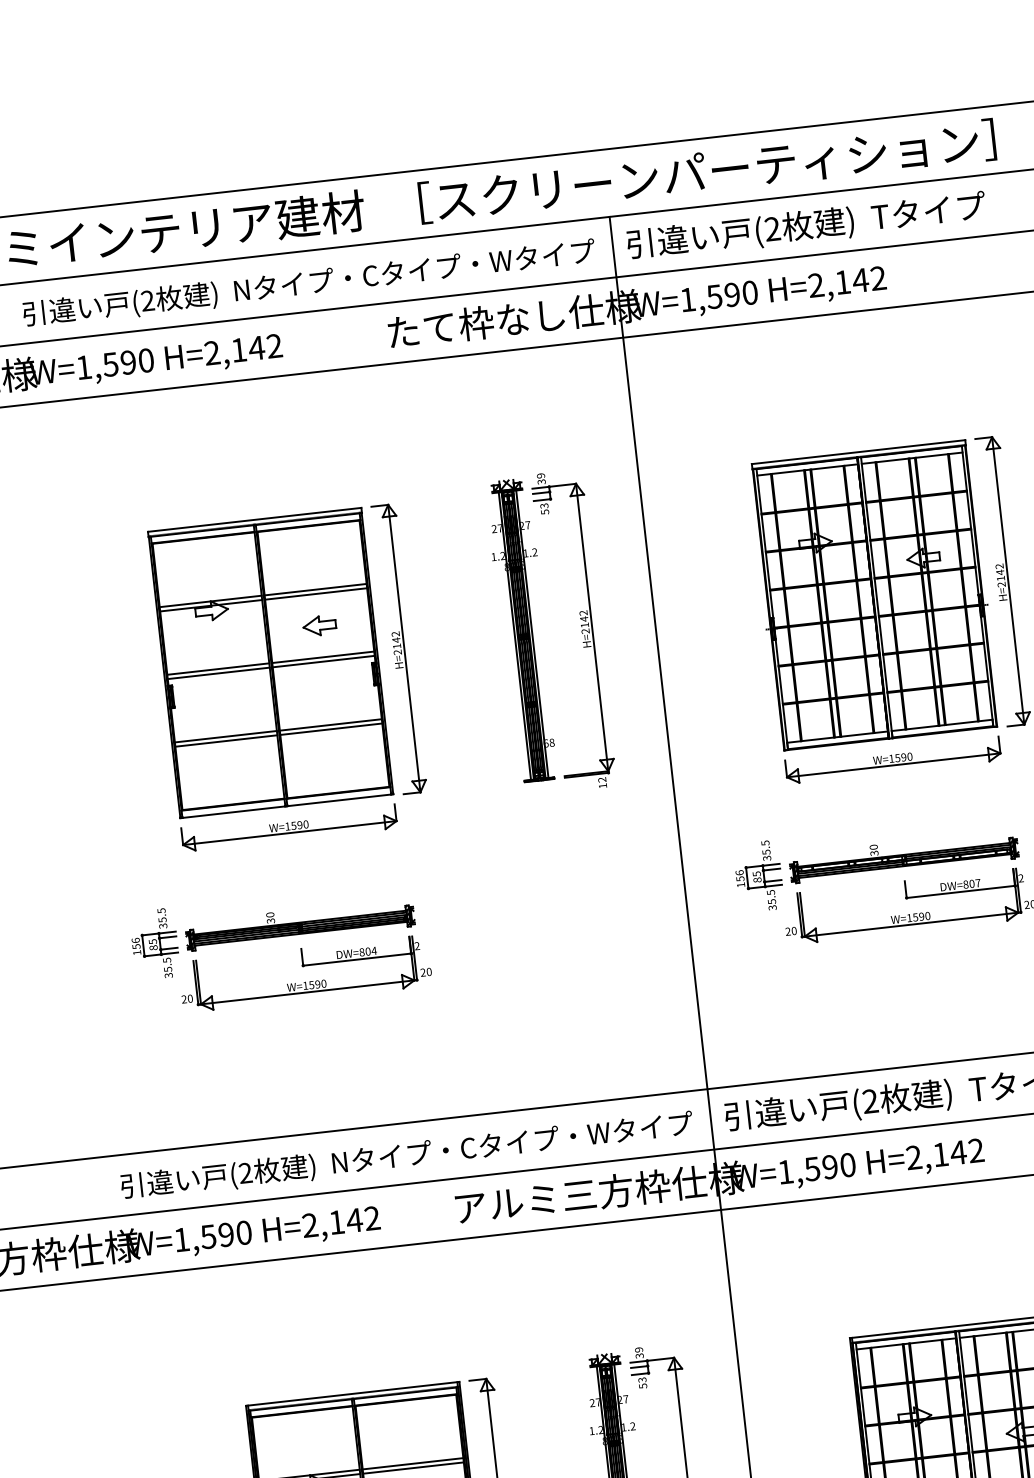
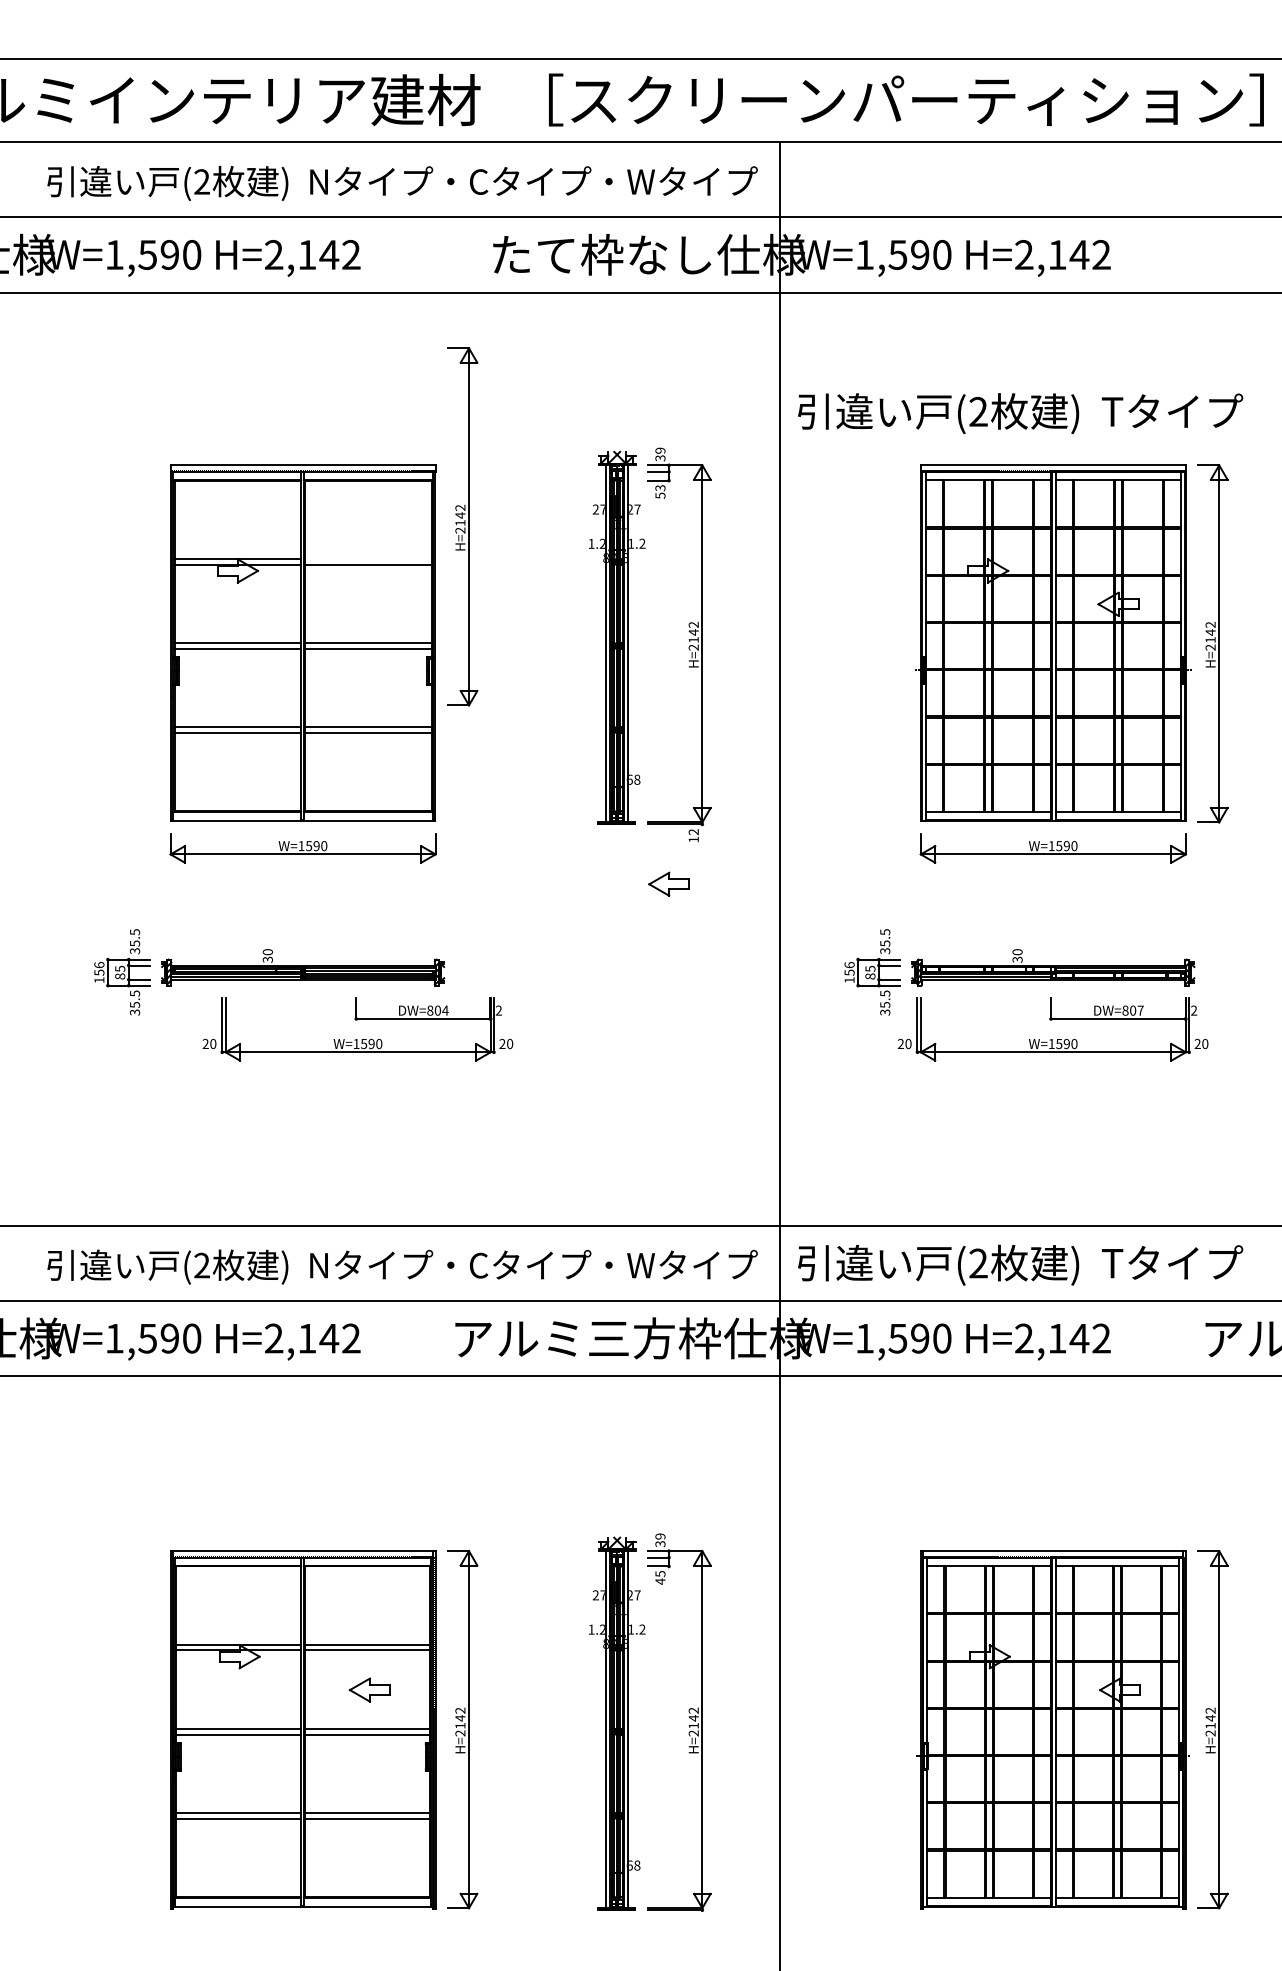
text: (806, 226) -> (1020, 413), moved
line: (315, 589) -> (367, 559), removed
part: (318, 625) -> (668, 883), moved
part: (399, 648) -> (462, 526), moved
part: (304, 966) -> (357, 1020), moved
text: (642, 1382) -> (660, 1577), 53 -> 45

